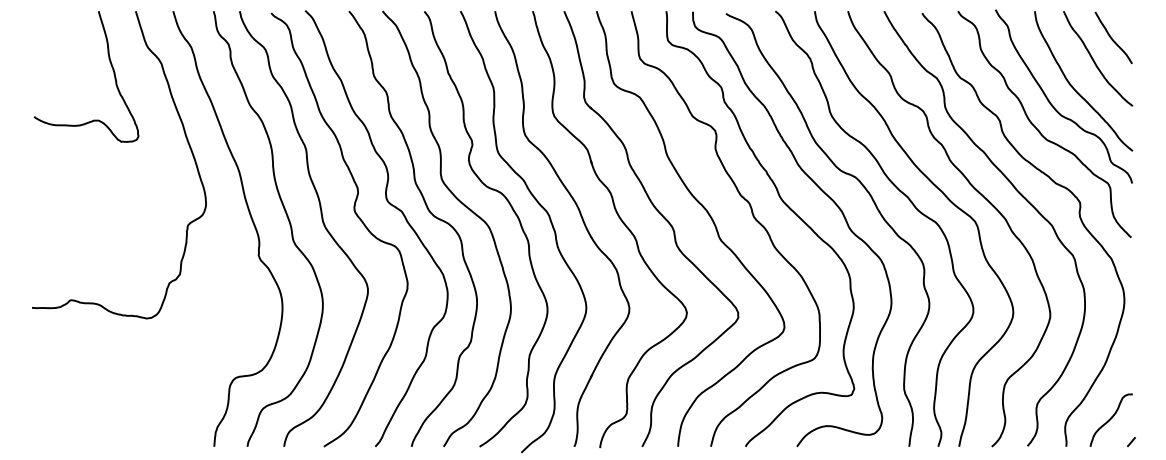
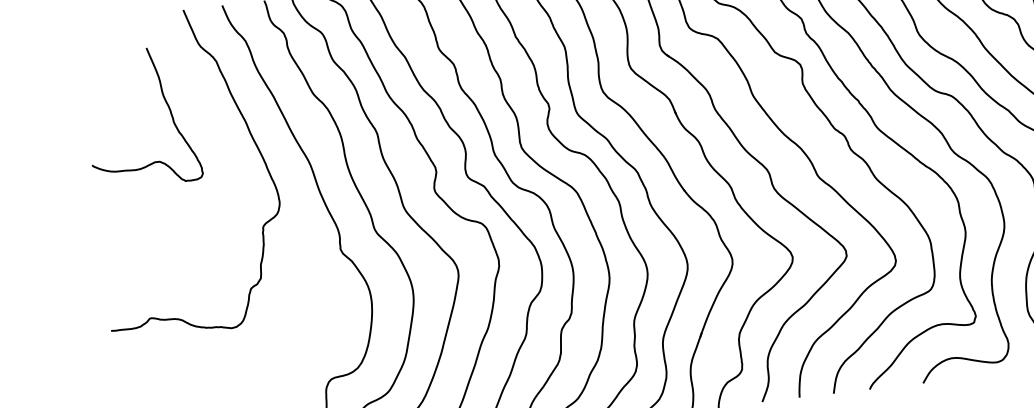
curve: (110, 65) -> (165, 102), moved

